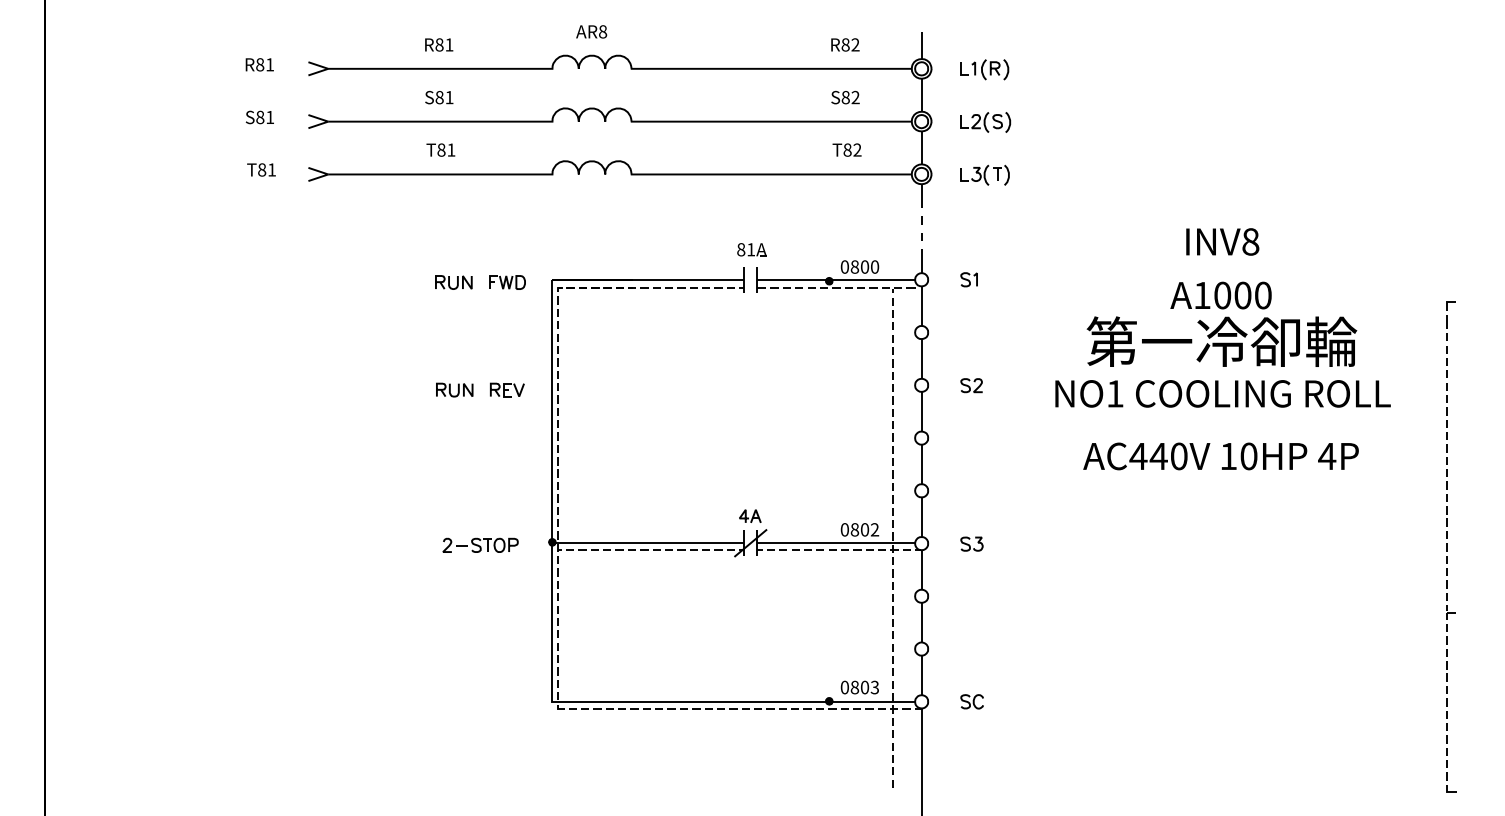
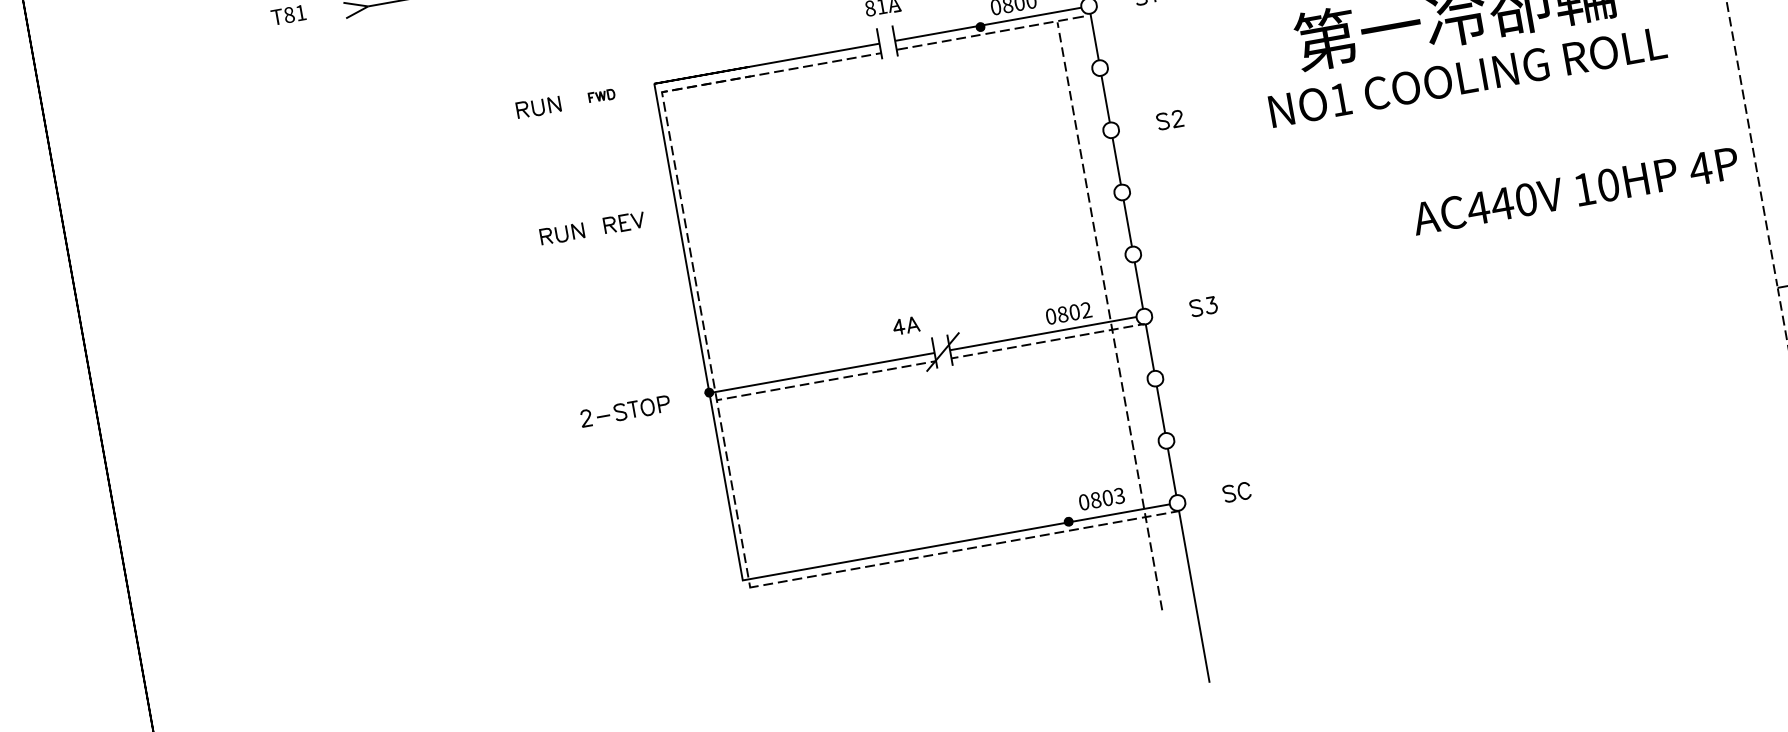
part: (507, 282) -> (601, 96), size x0.6
text: (1220, 456) -> (1574, 191), moved
part: (750, 515) -> (906, 324), moved

